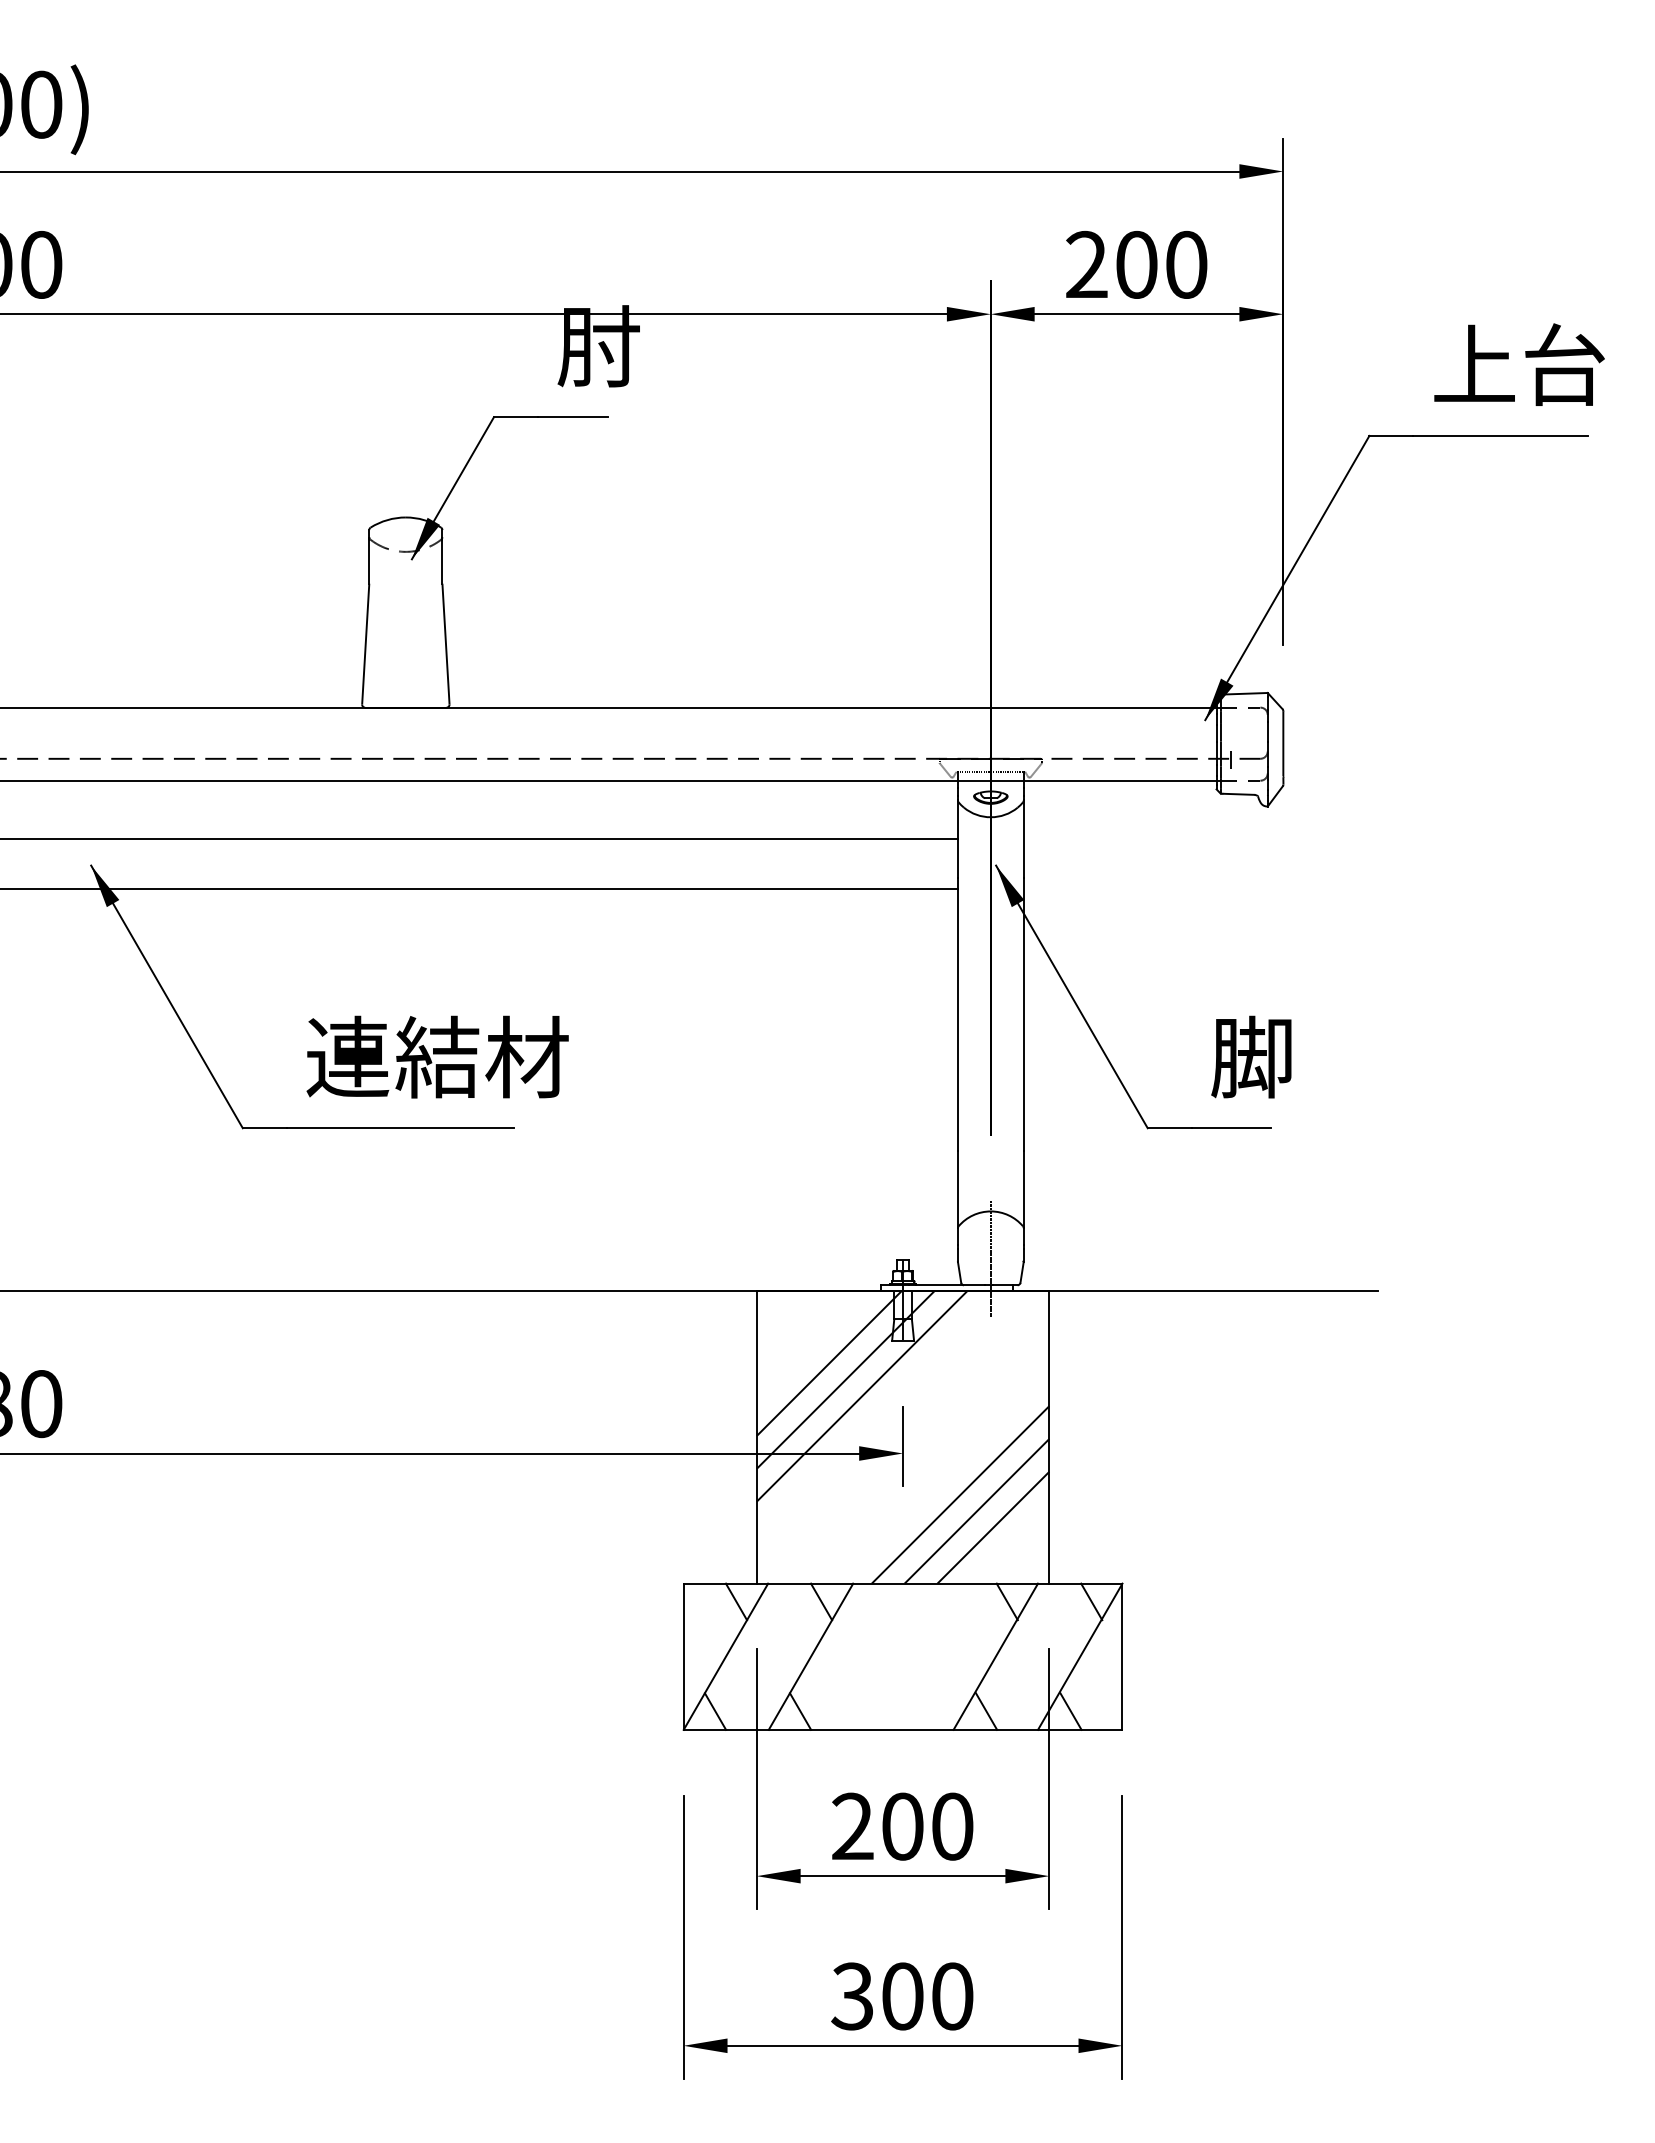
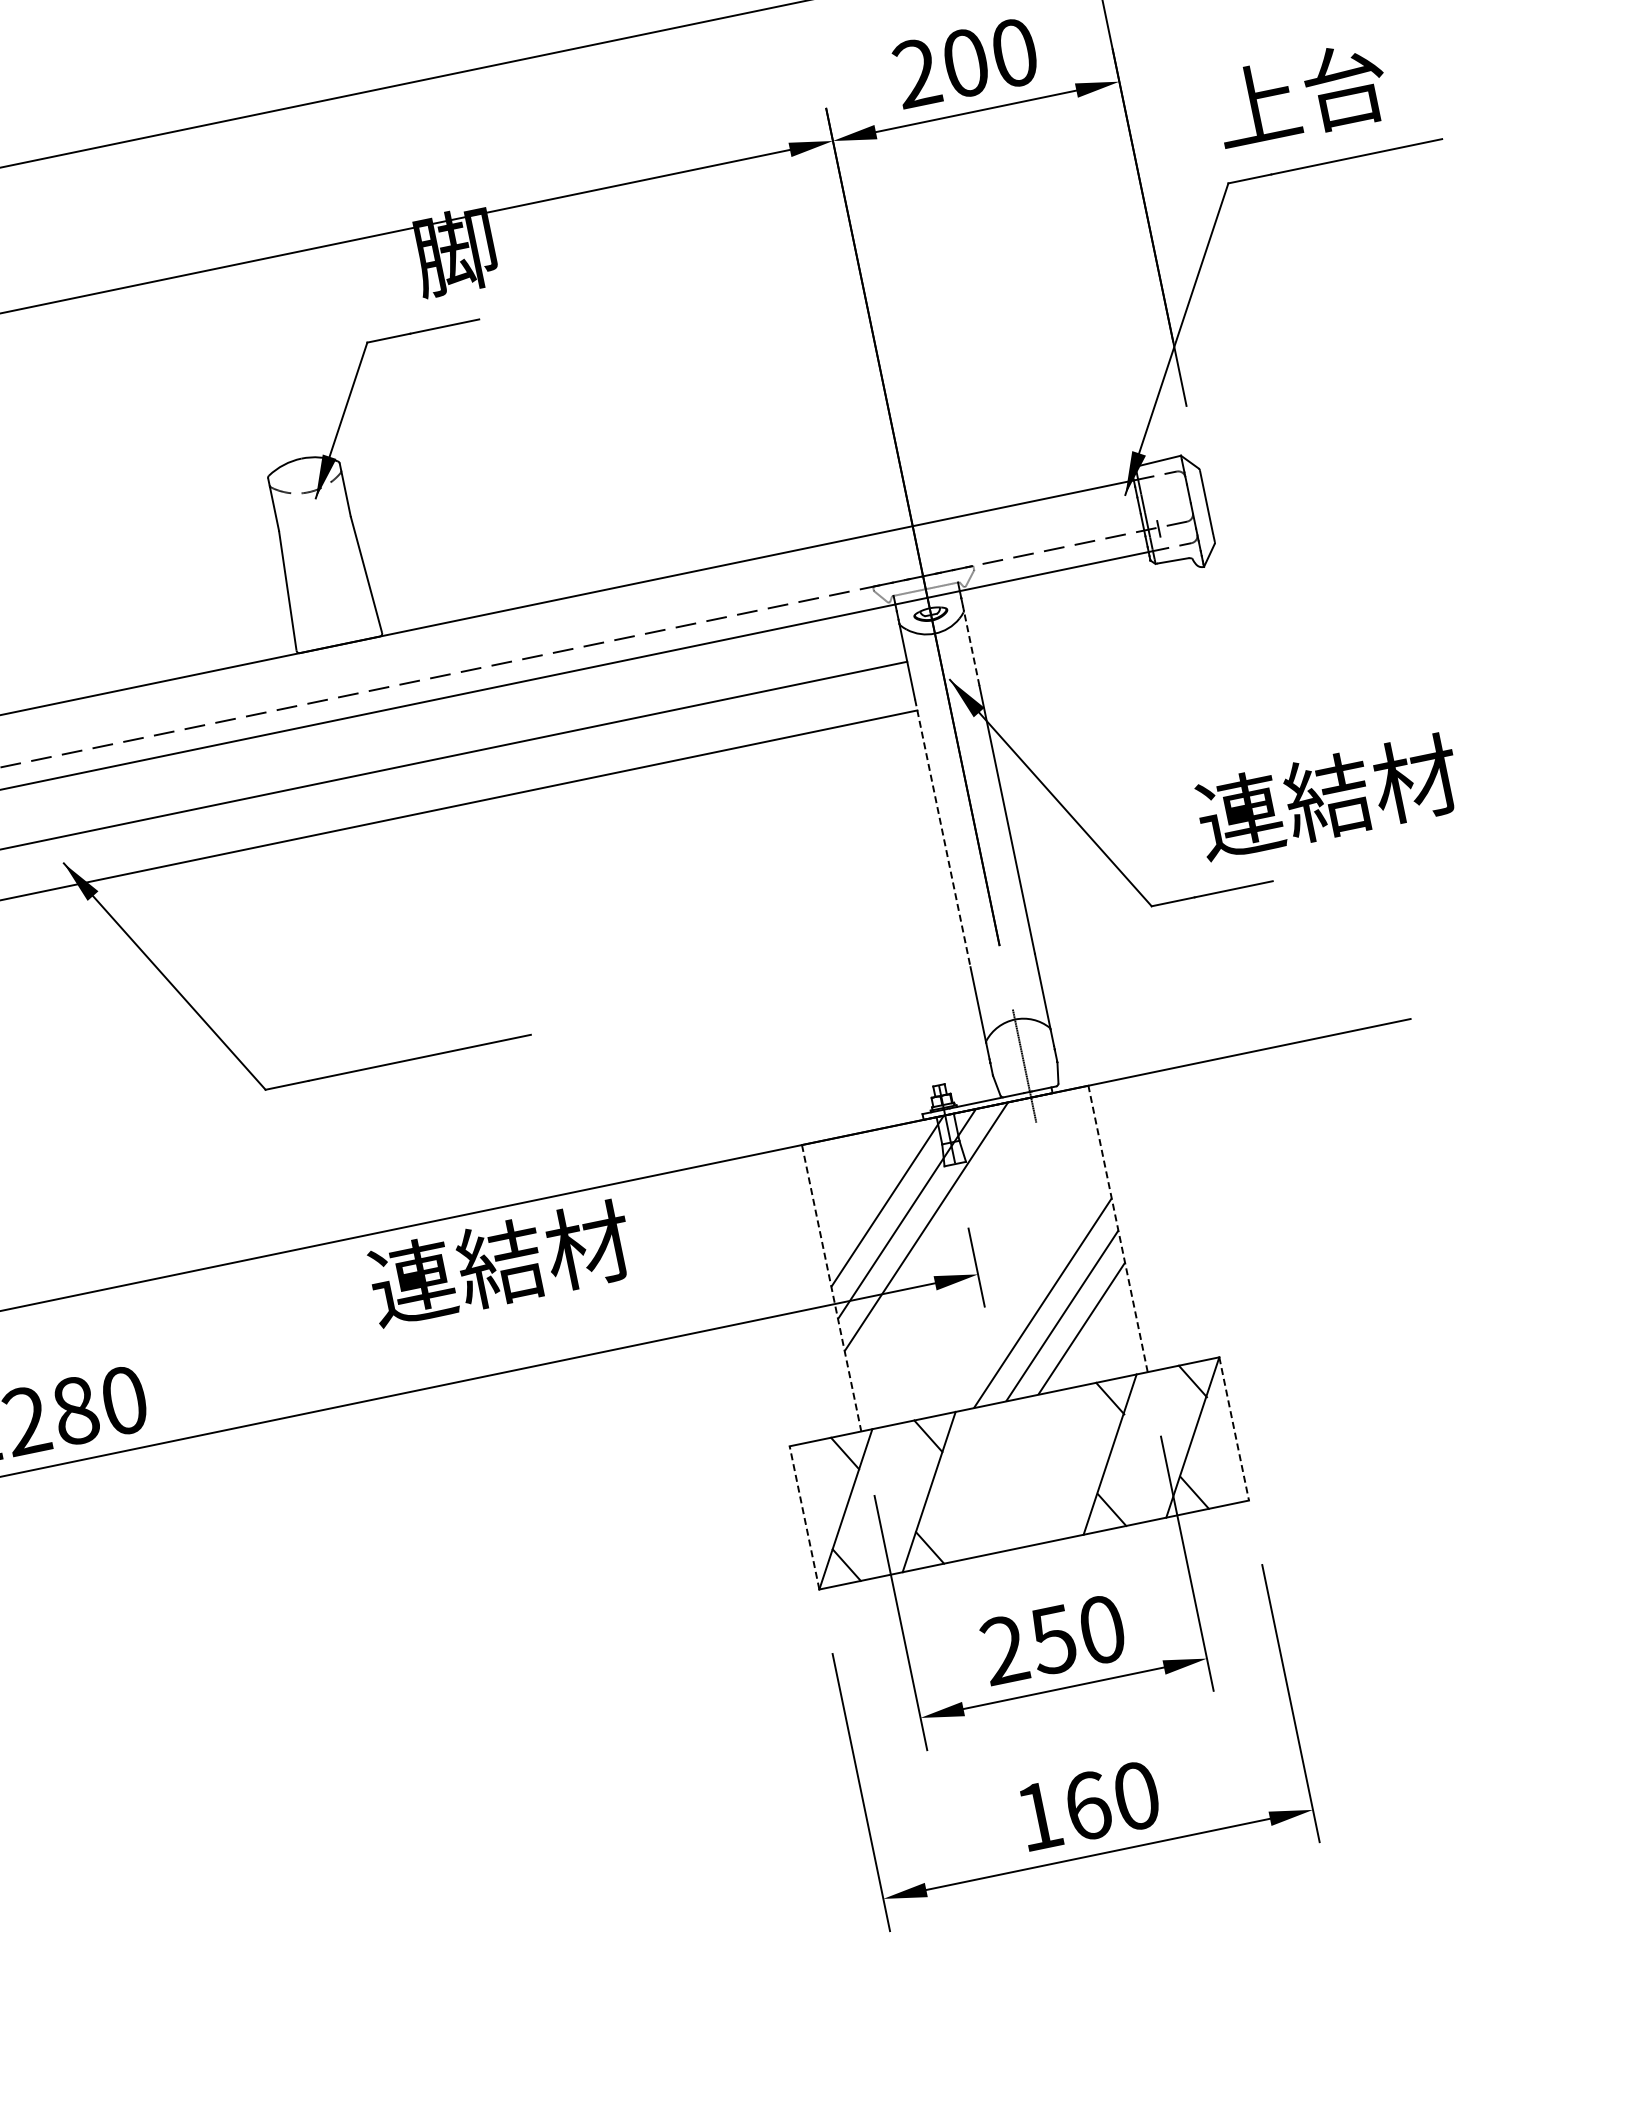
text: (598, 345) -> (455, 251), 肘 -> 脚
text: (1519, 364) -> (1301, 95), moved
line: (1023, 838) -> (971, 647), solid -> dashed
line: (957, 1014) -> (942, 833), solid -> dashed
text: (437, 1056) -> (500, 1263), moved
text: (1342, 1056) -> (1327, 796), 脚 -> 連結材
line: (1049, 1436) -> (1118, 1228), solid -> dashed
line: (756, 1437) -> (831, 1288), solid -> dashed
line: (683, 1656) -> (804, 1517), solid -> dashed
line: (1122, 1657) -> (1234, 1429), solid -> dashed
text: (901, 1826) -> (1052, 1639), 200 -> 250
text: (877, 1996) -> (1063, 1811), 300 -> 160

